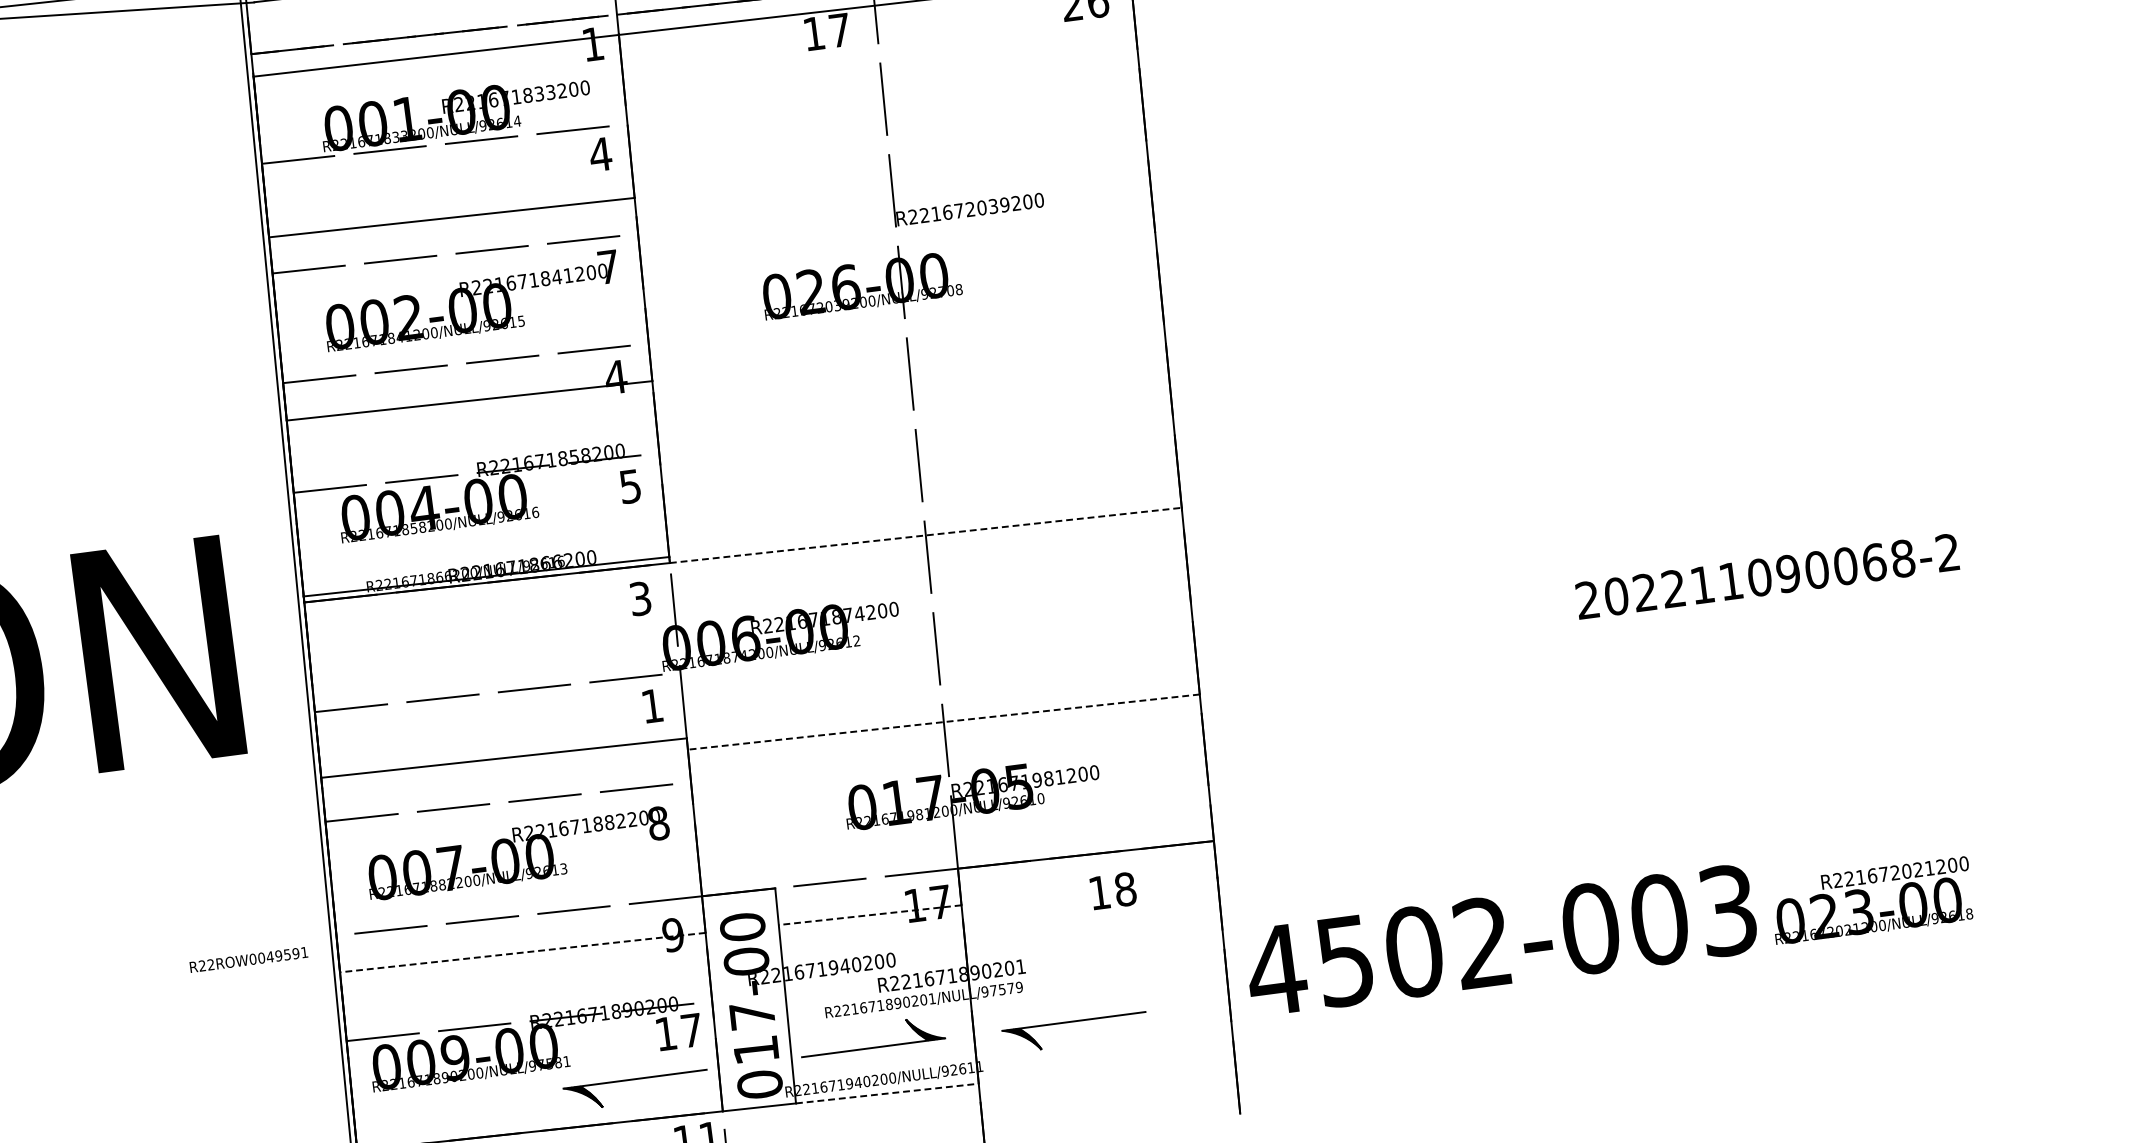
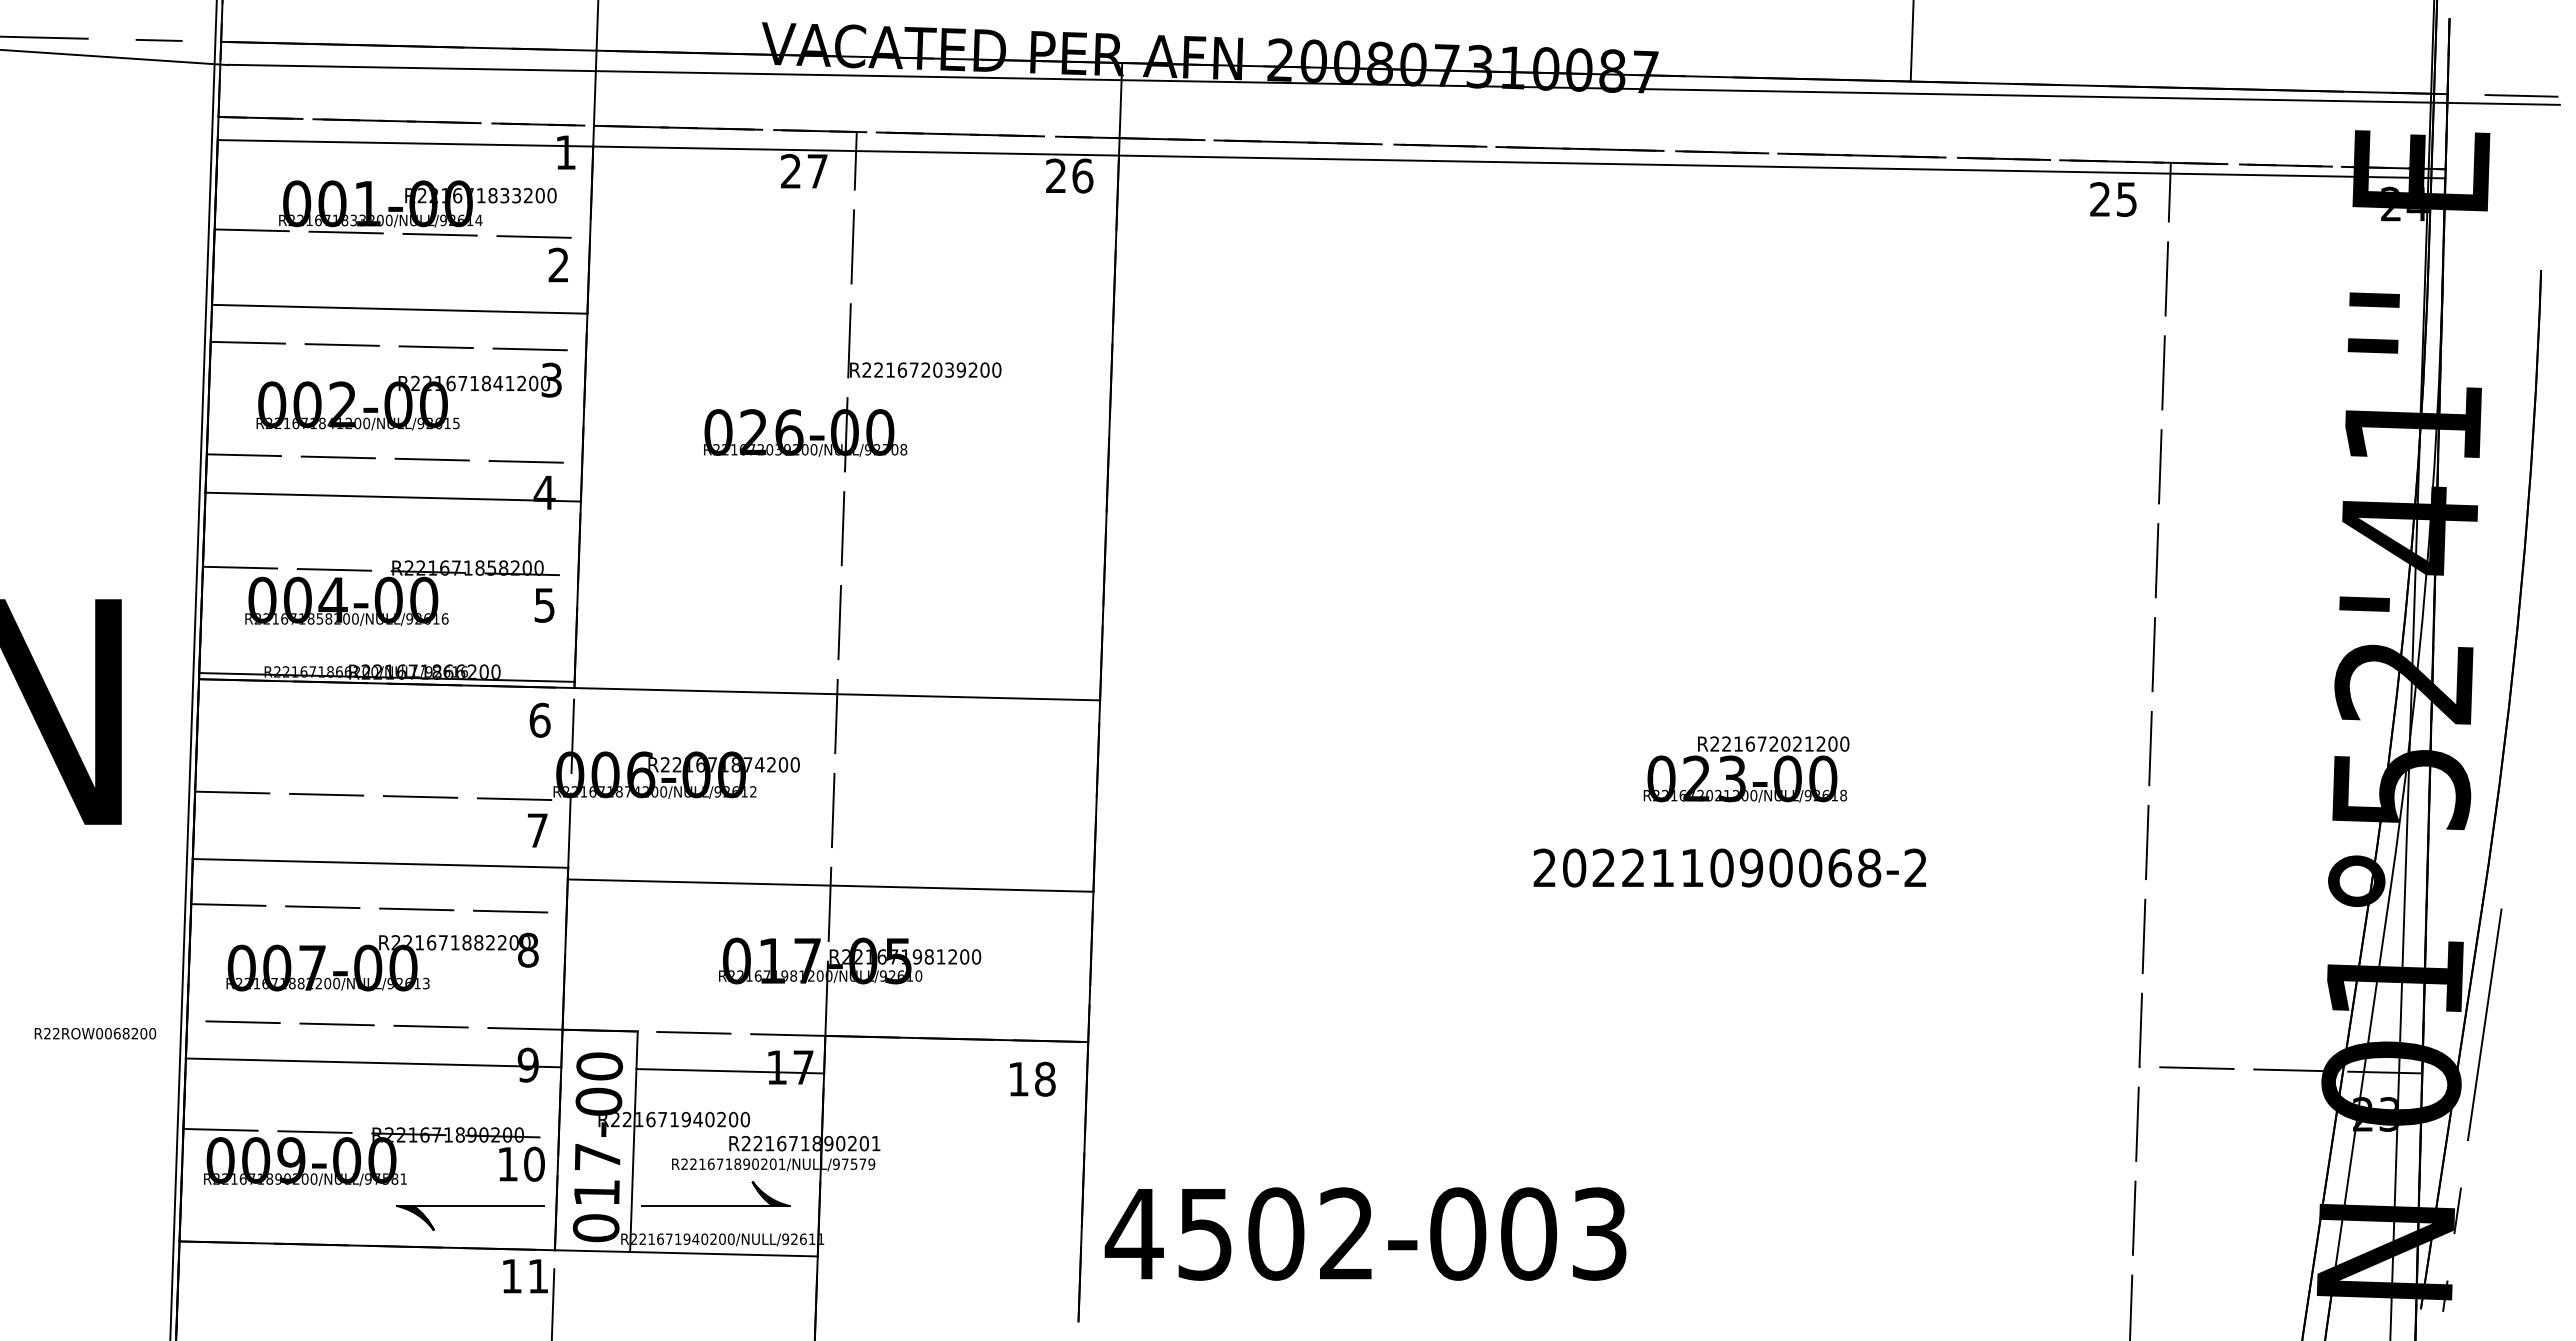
text: (813, 32) -> (790, 170), 17 -> 27
text: (600, 153) -> (558, 264), 4 -> 2
text: (608, 266) -> (551, 379), 7 -> 3
line: (926, 535) -> (837, 694), dashed -> solid
text: (1766, 576) -> (1729, 867), moved
text: (639, 598) -> (539, 719), 3 -> 6
text: (652, 706) -> (537, 830), 1 -> 7
line: (943, 722) -> (830, 885), dashed -> solid
text: (1113, 890) -> (1032, 1078), moved
text: (1871, 901) -> (1746, 769), moved
line: (870, 915) -> (730, 1071), dashed -> solid
text: (1500, 940) -> (1365, 1233), moved
line: (522, 952) -> (373, 1062), dashed -> solid
text: (286, 954) -> (134, 1033), R22ROW0049591 -> R22ROW0068200
part: (1074, 1021) -> (922, 1206), removed
text: (691, 1029) -> (534, 1163), 17 -> 10
line: (886, 1093) -> (723, 1254), dashed -> solid

